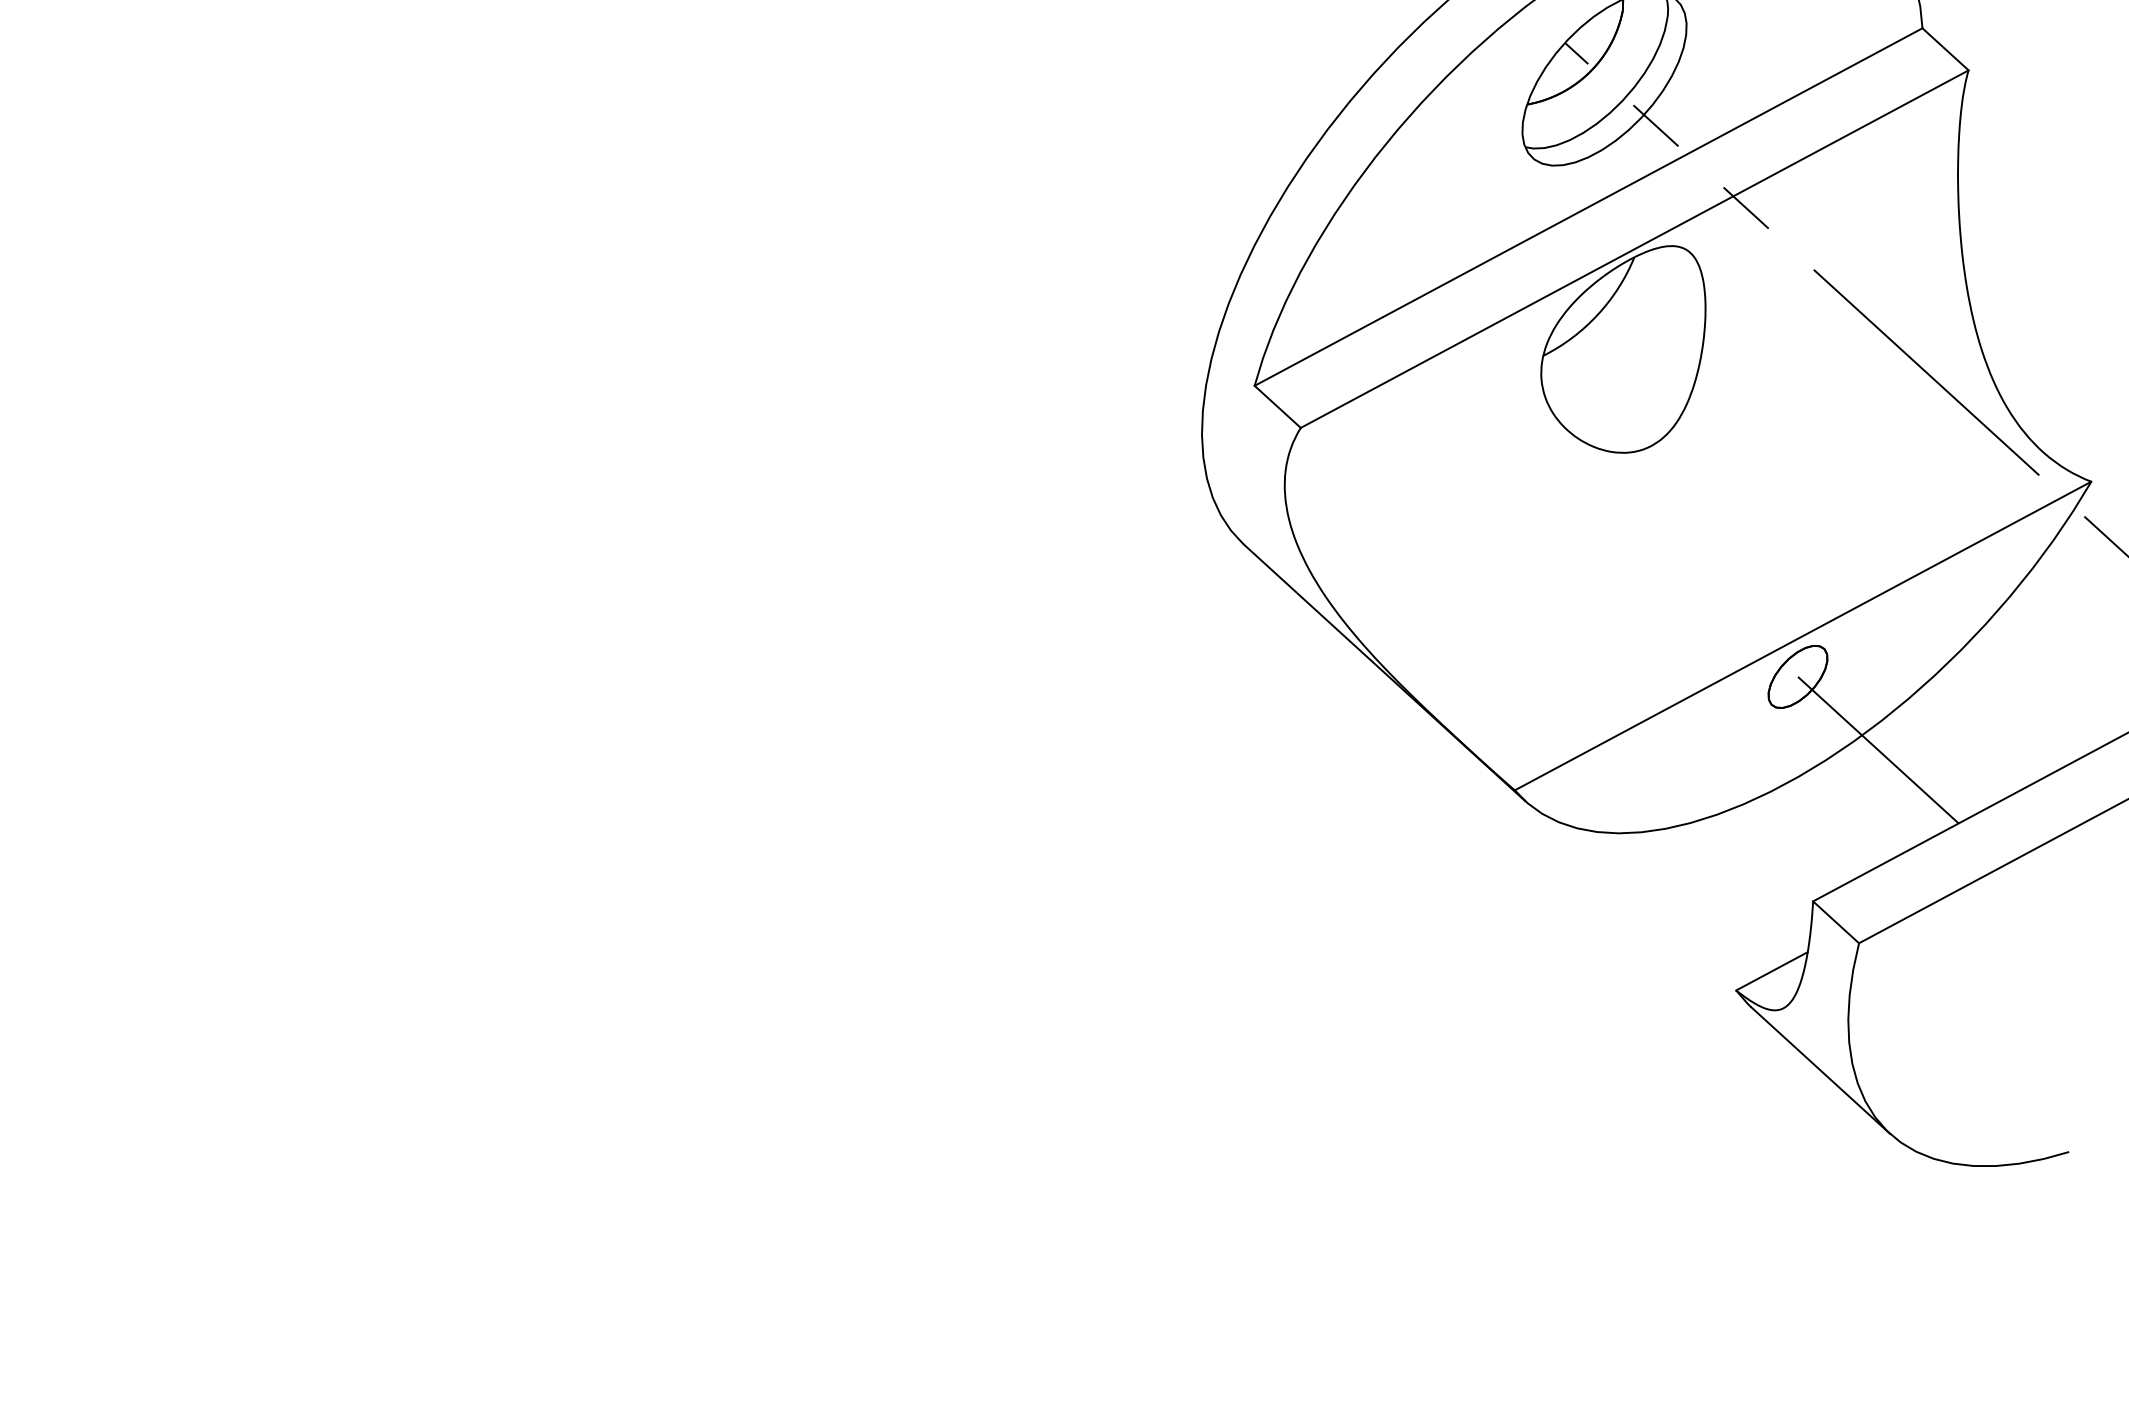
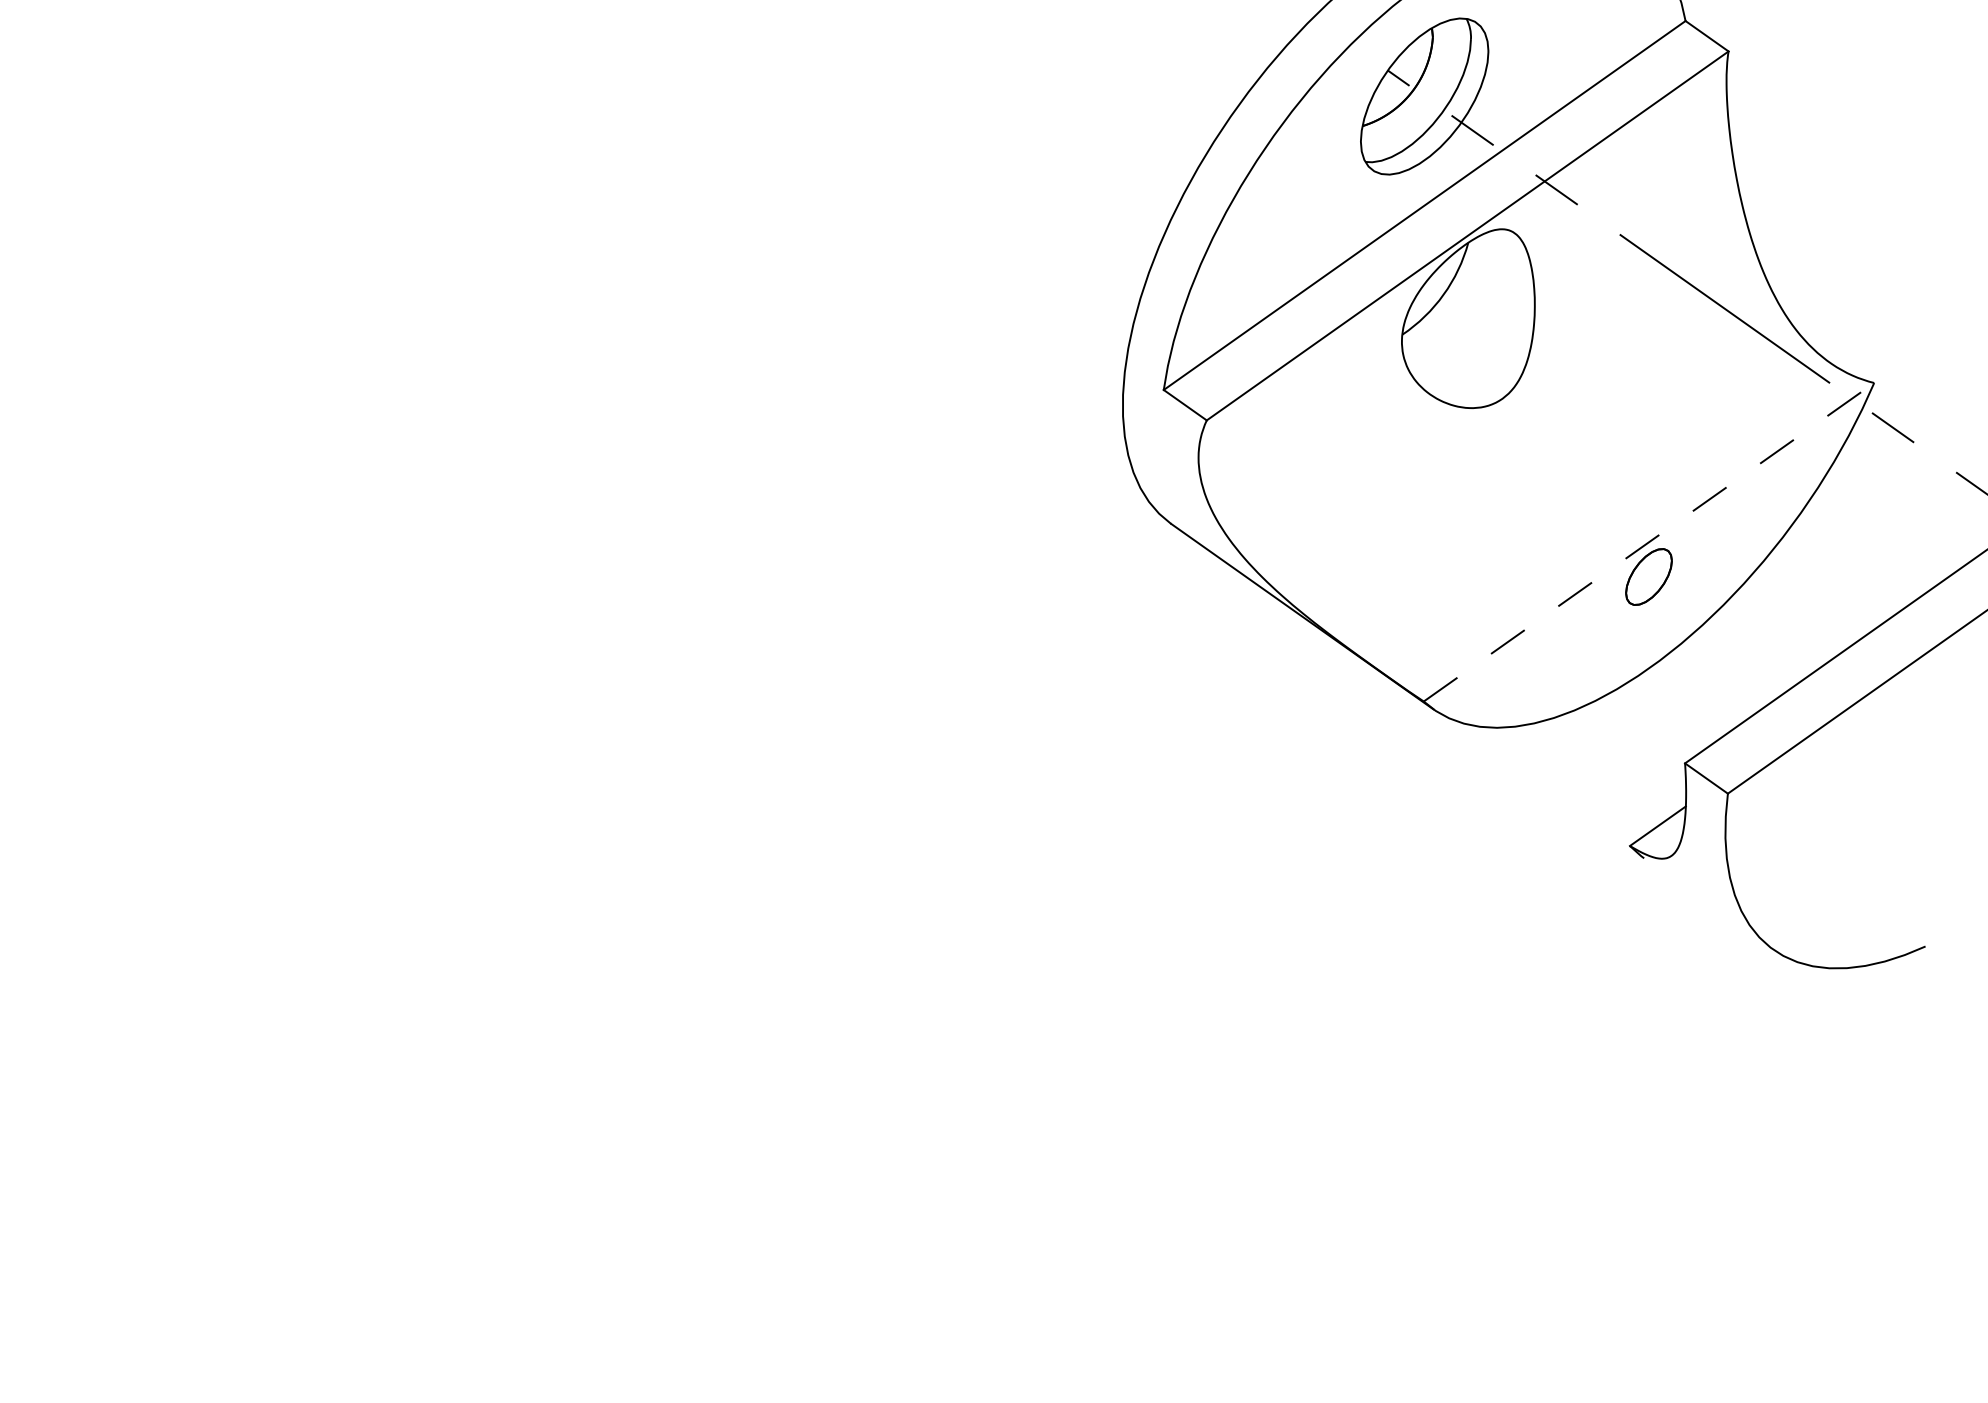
line: (1803, 636) -> (1649, 542), solid -> dashed
line: (1877, 749) -> (1723, 629), removed
line: (1820, 1070) -> (1708, 904), removed

